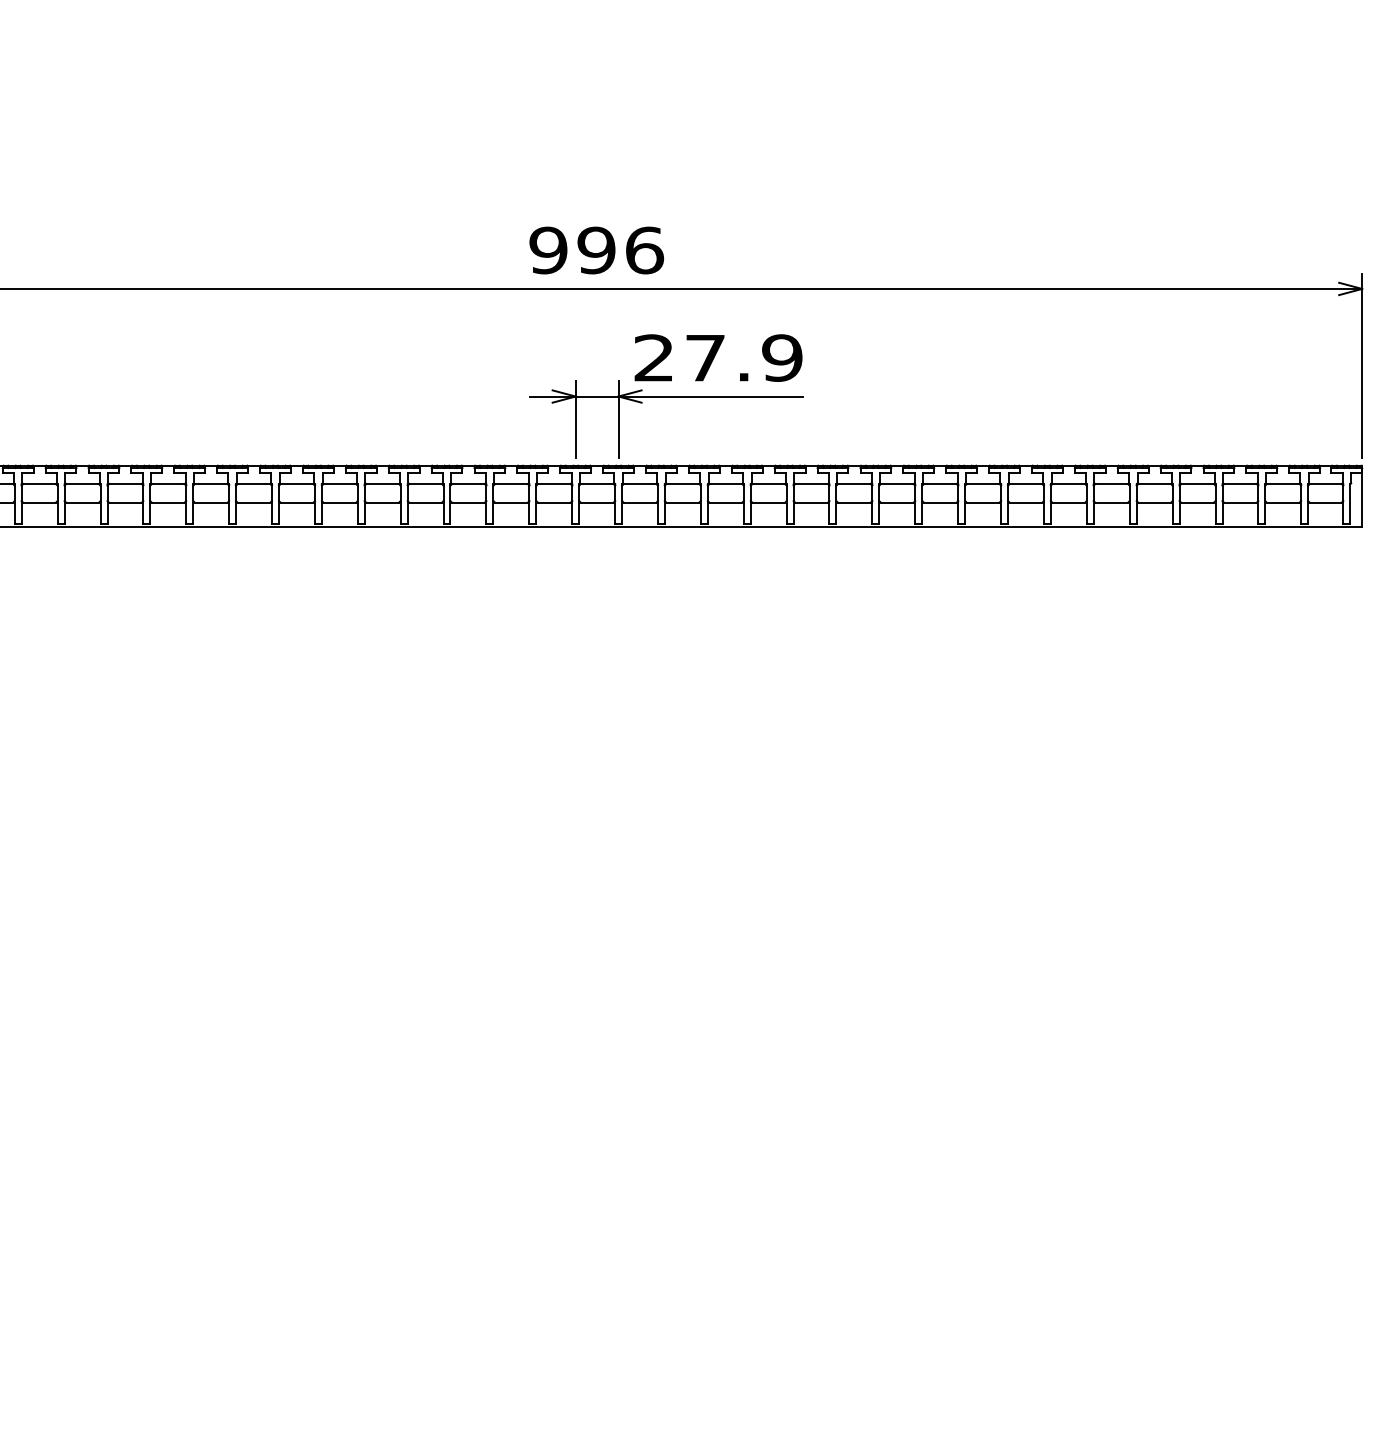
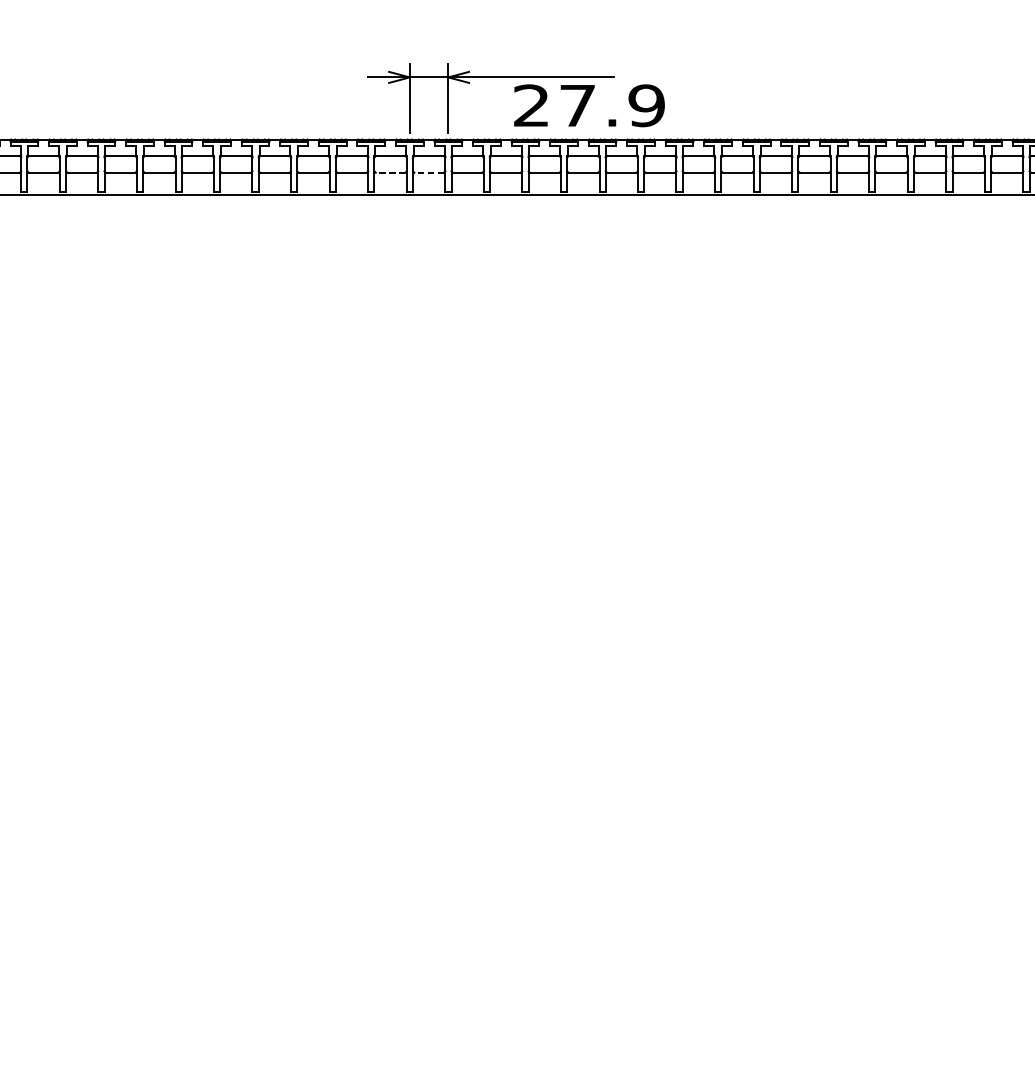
text: (718, 357) -> (589, 105), moved
line: (553, 502) -> (389, 172), solid -> dashed
line: (596, 502) -> (428, 172), solid -> dashed

